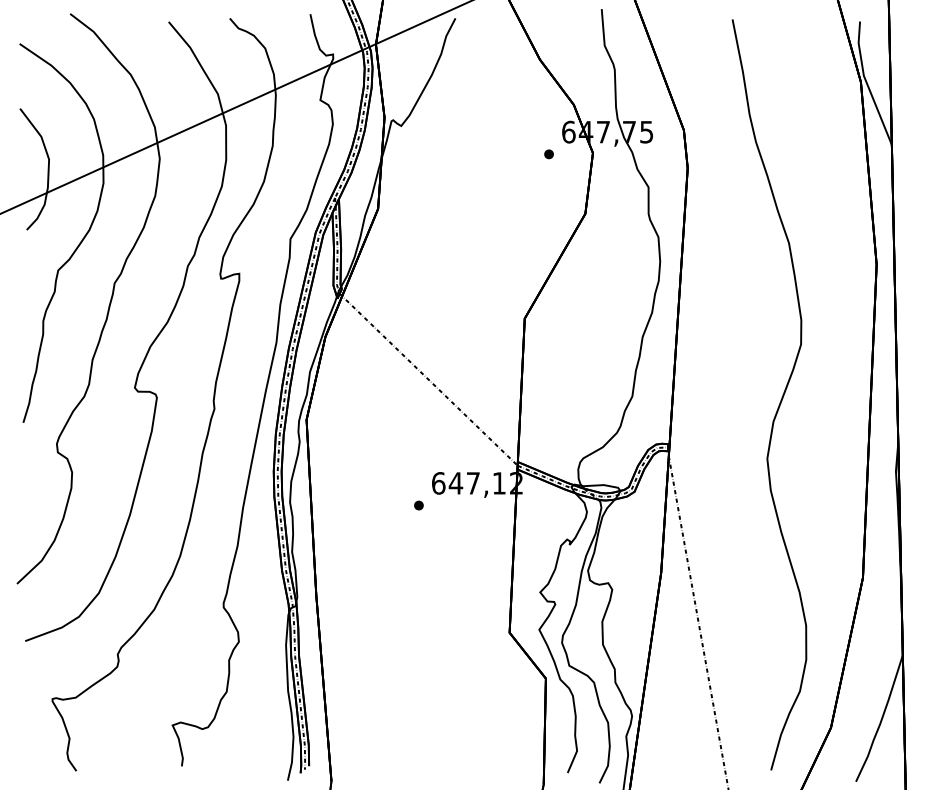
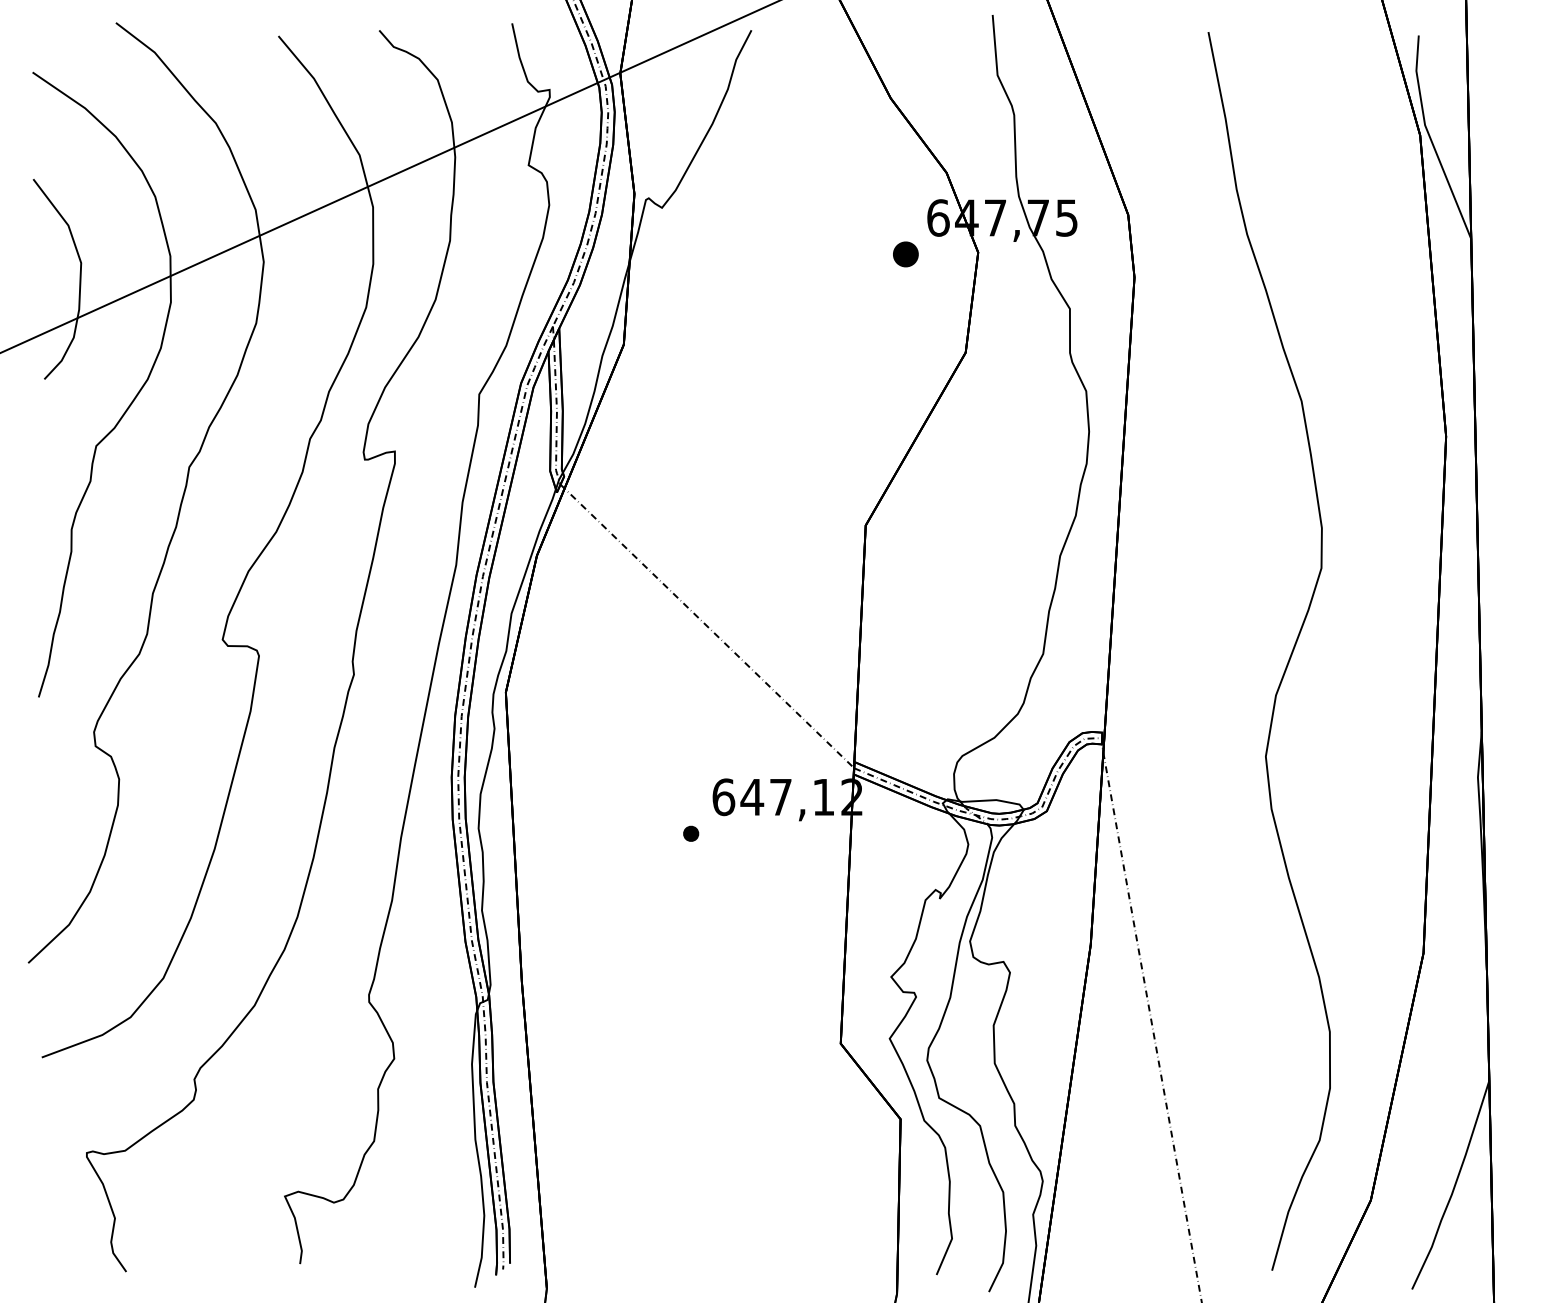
part: (548, 154) -> (904, 254), size x1.6

